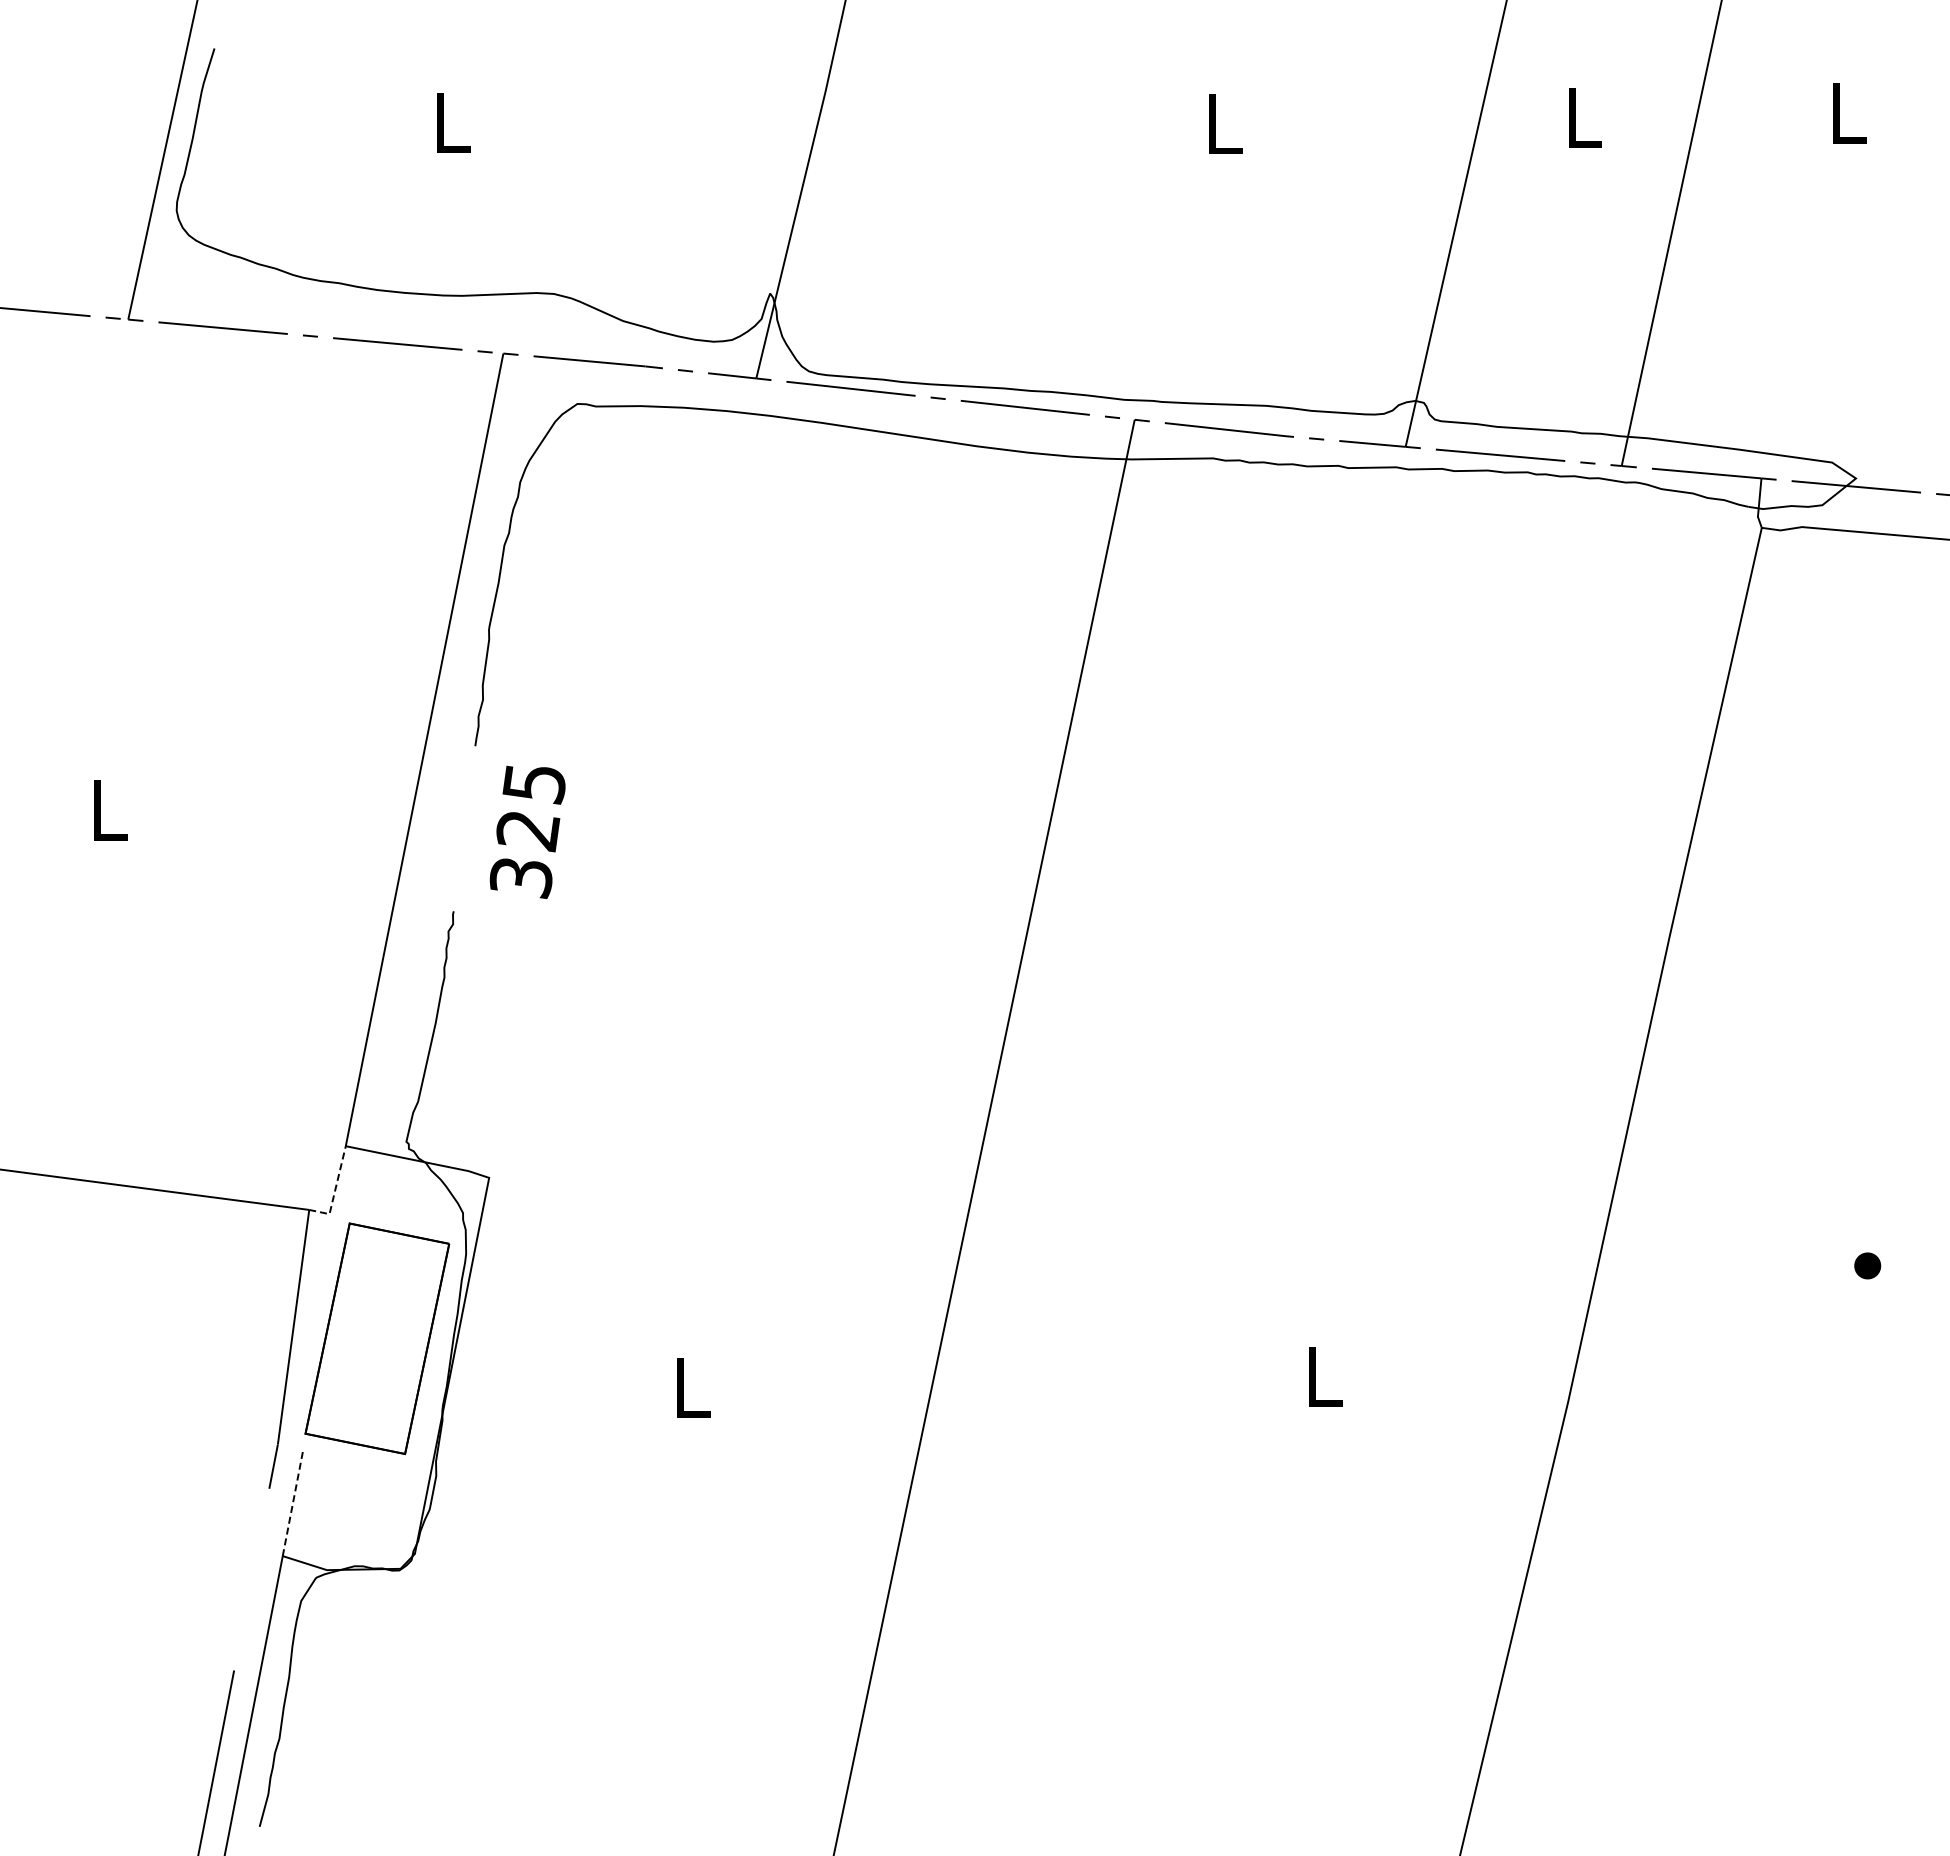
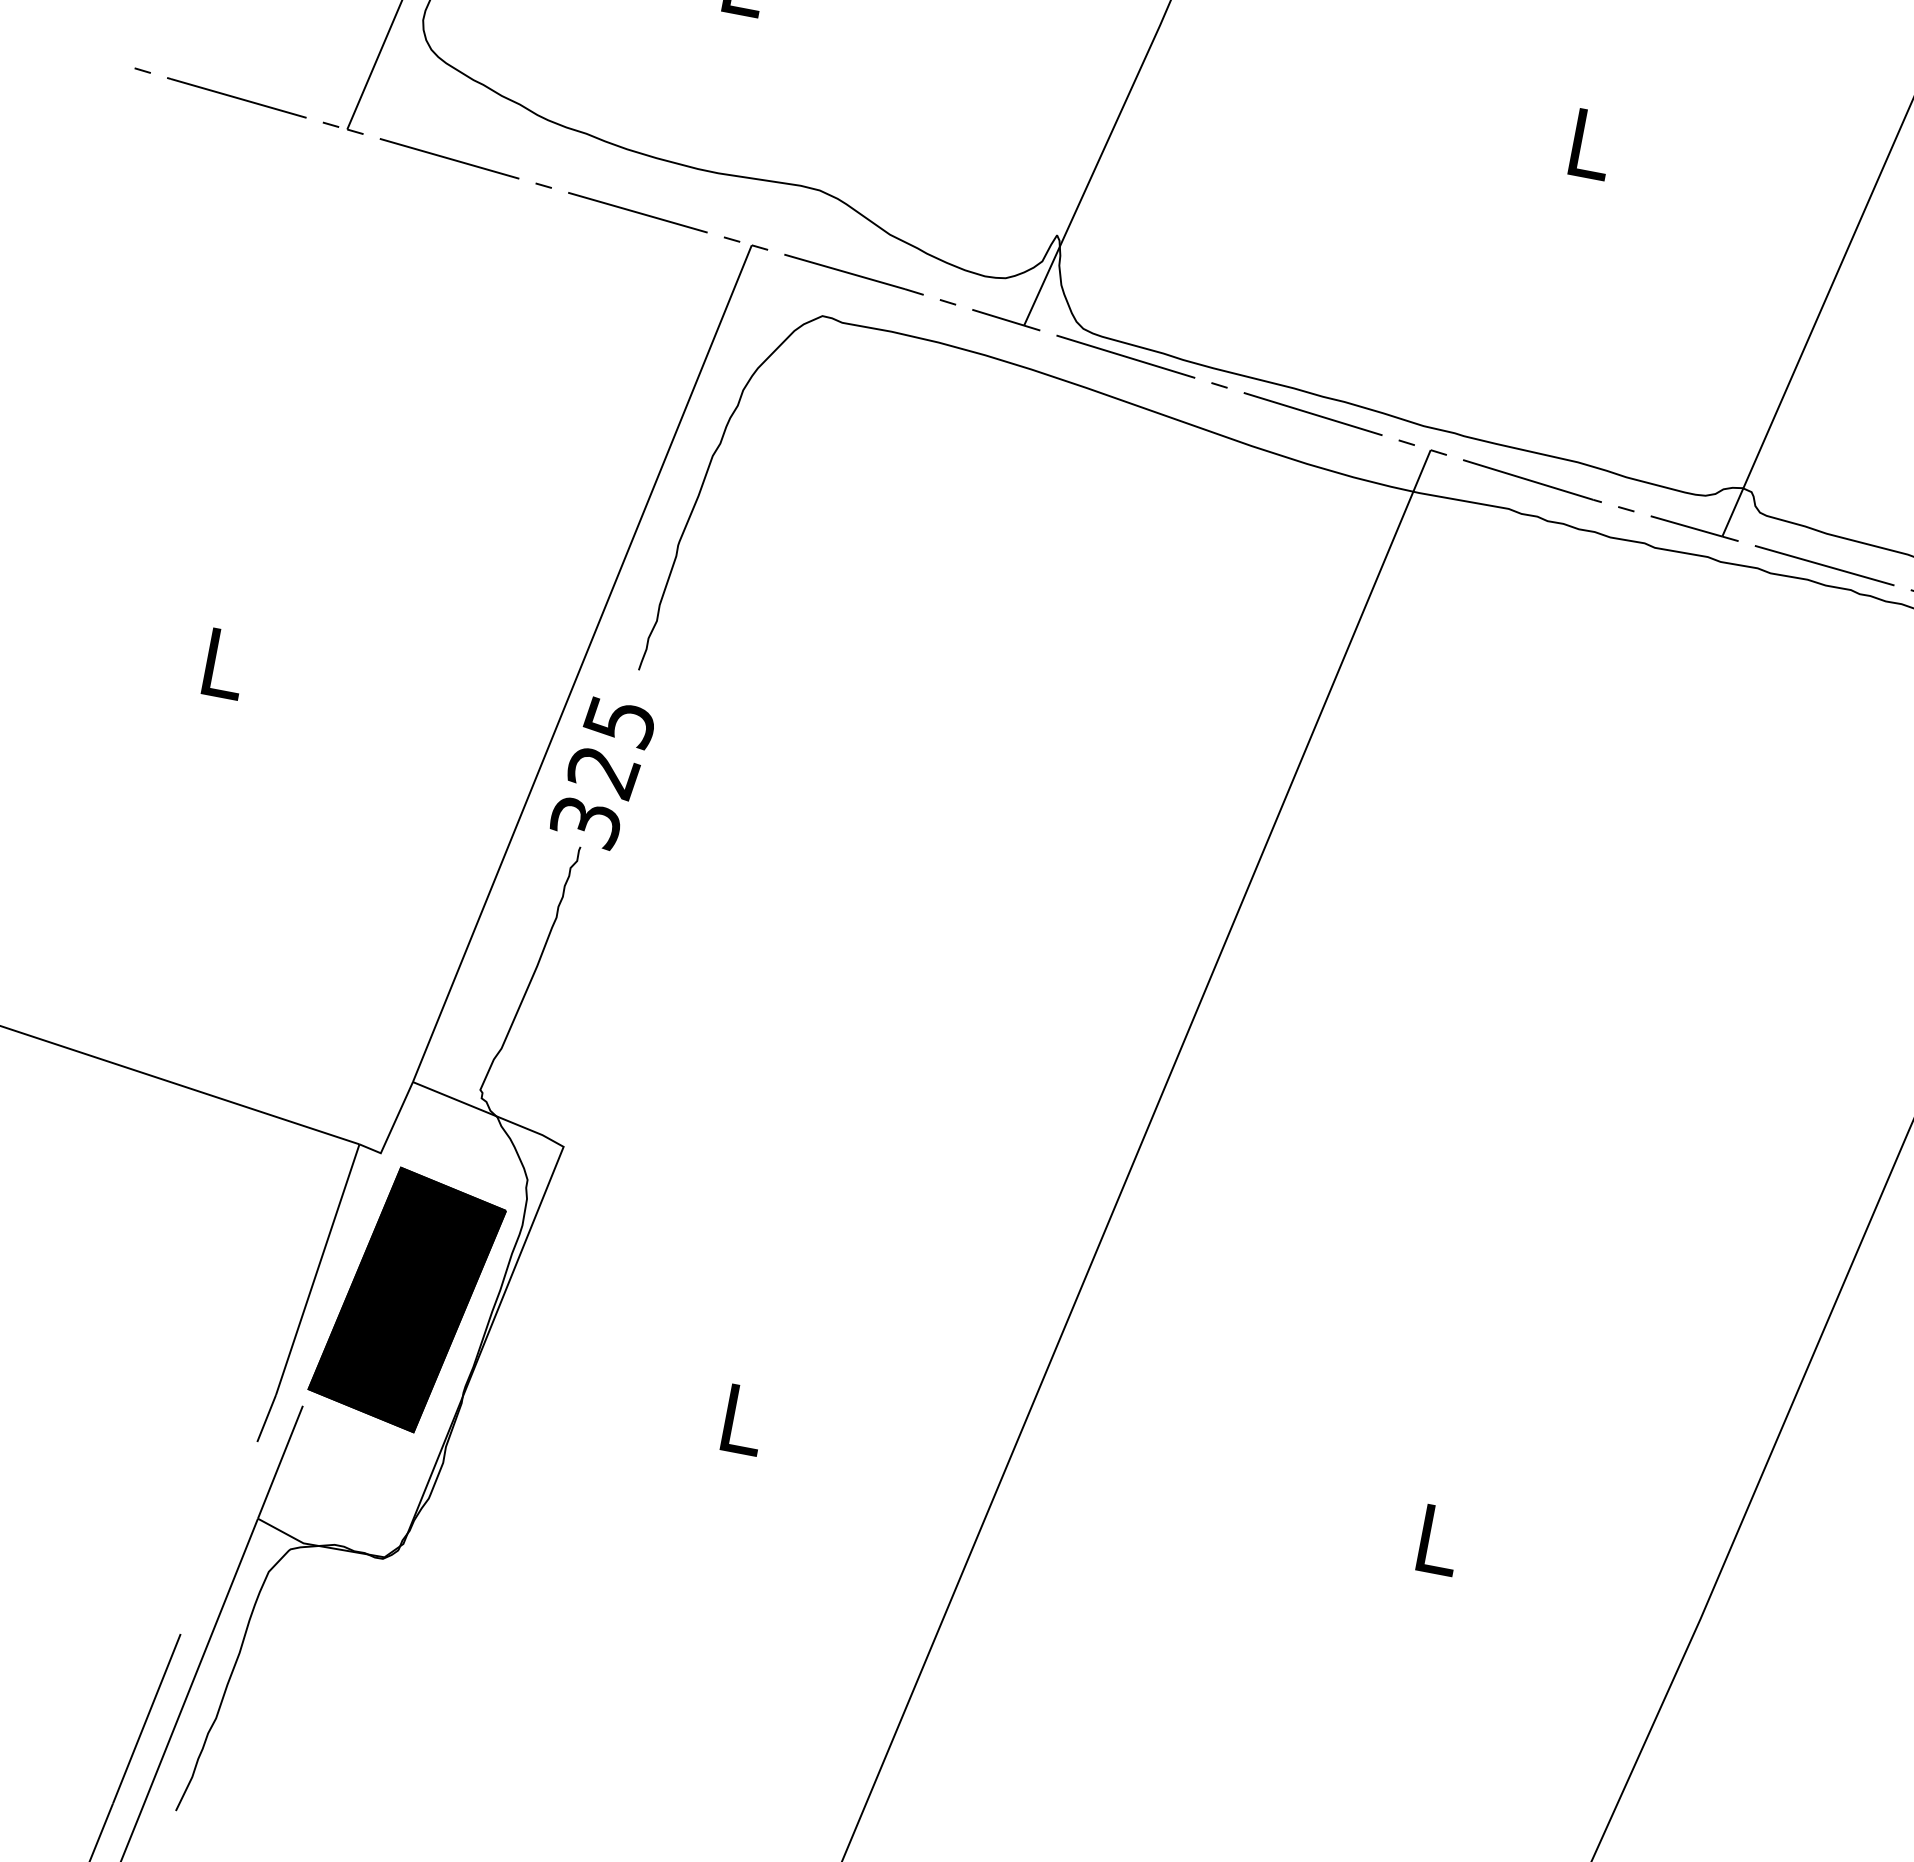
text: (527, 831) -> (602, 772), moved
line: (335, 1190) -> (392, 1128), dashed -> solid
fill: (377, 1338) -> (407, 1299), added
line: (293, 1502) -> (280, 1462), dashed -> solid

